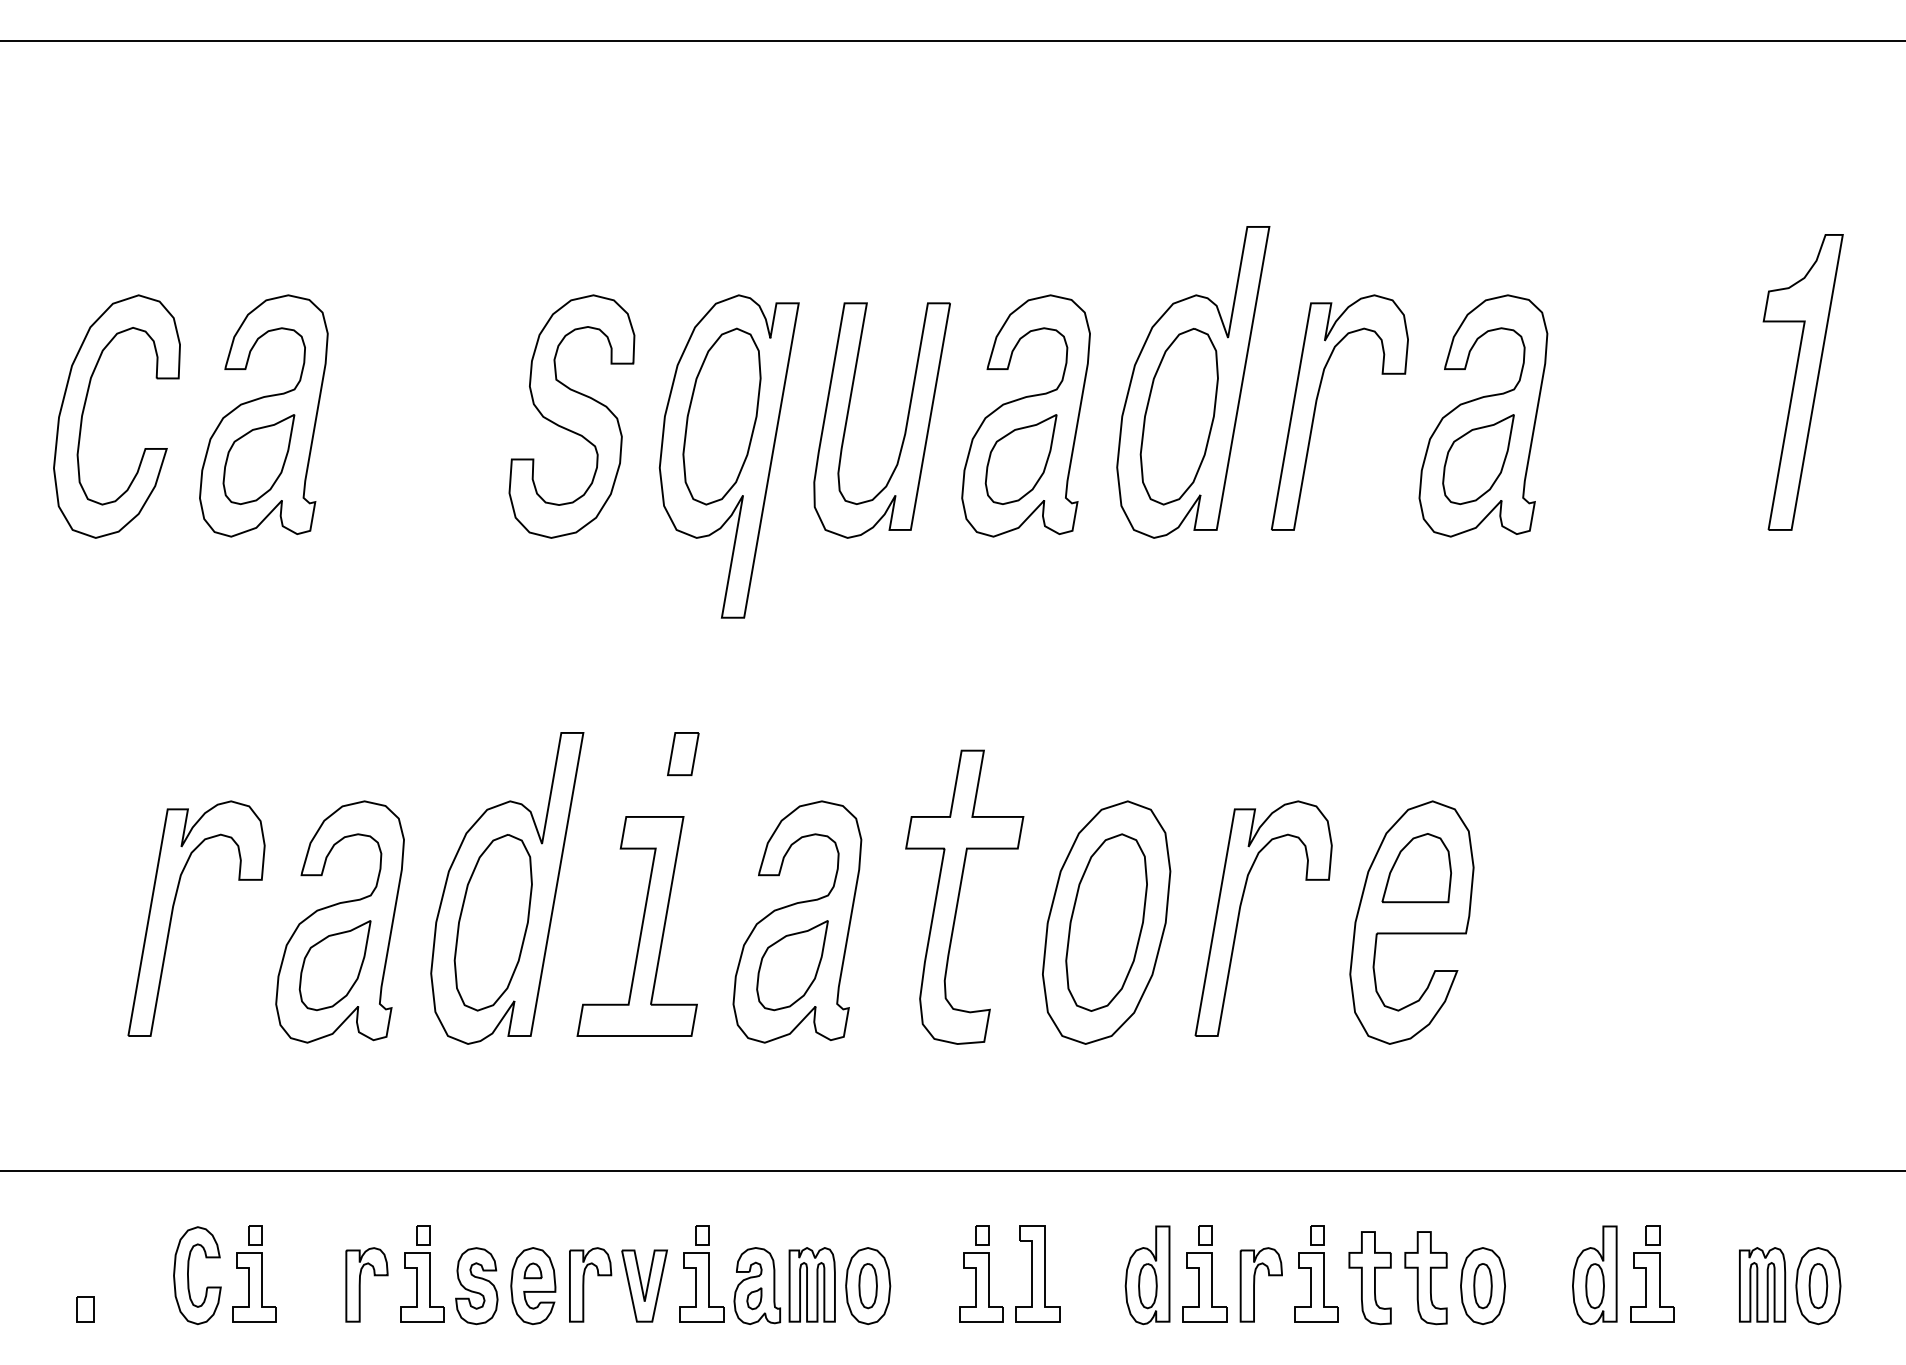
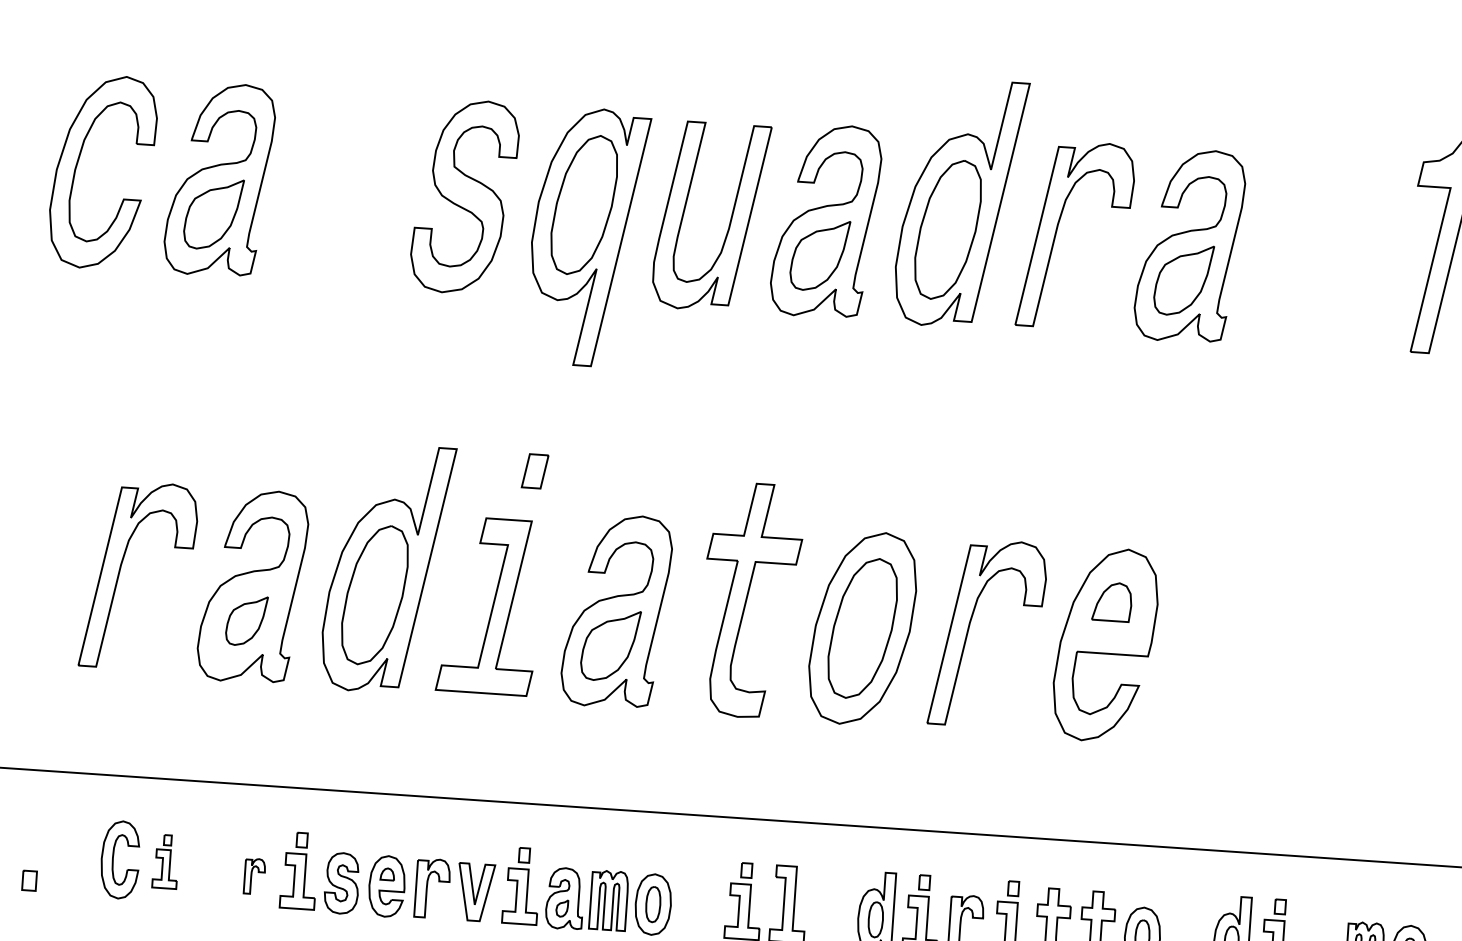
part: (1416, 868) -> (1112, 602), size x0.7
part: (334, 965) -> (246, 620), size x0.7
part: (254, 1273) -> (165, 861), size x0.7
part: (366, 1284) -> (254, 876), size x0.6

